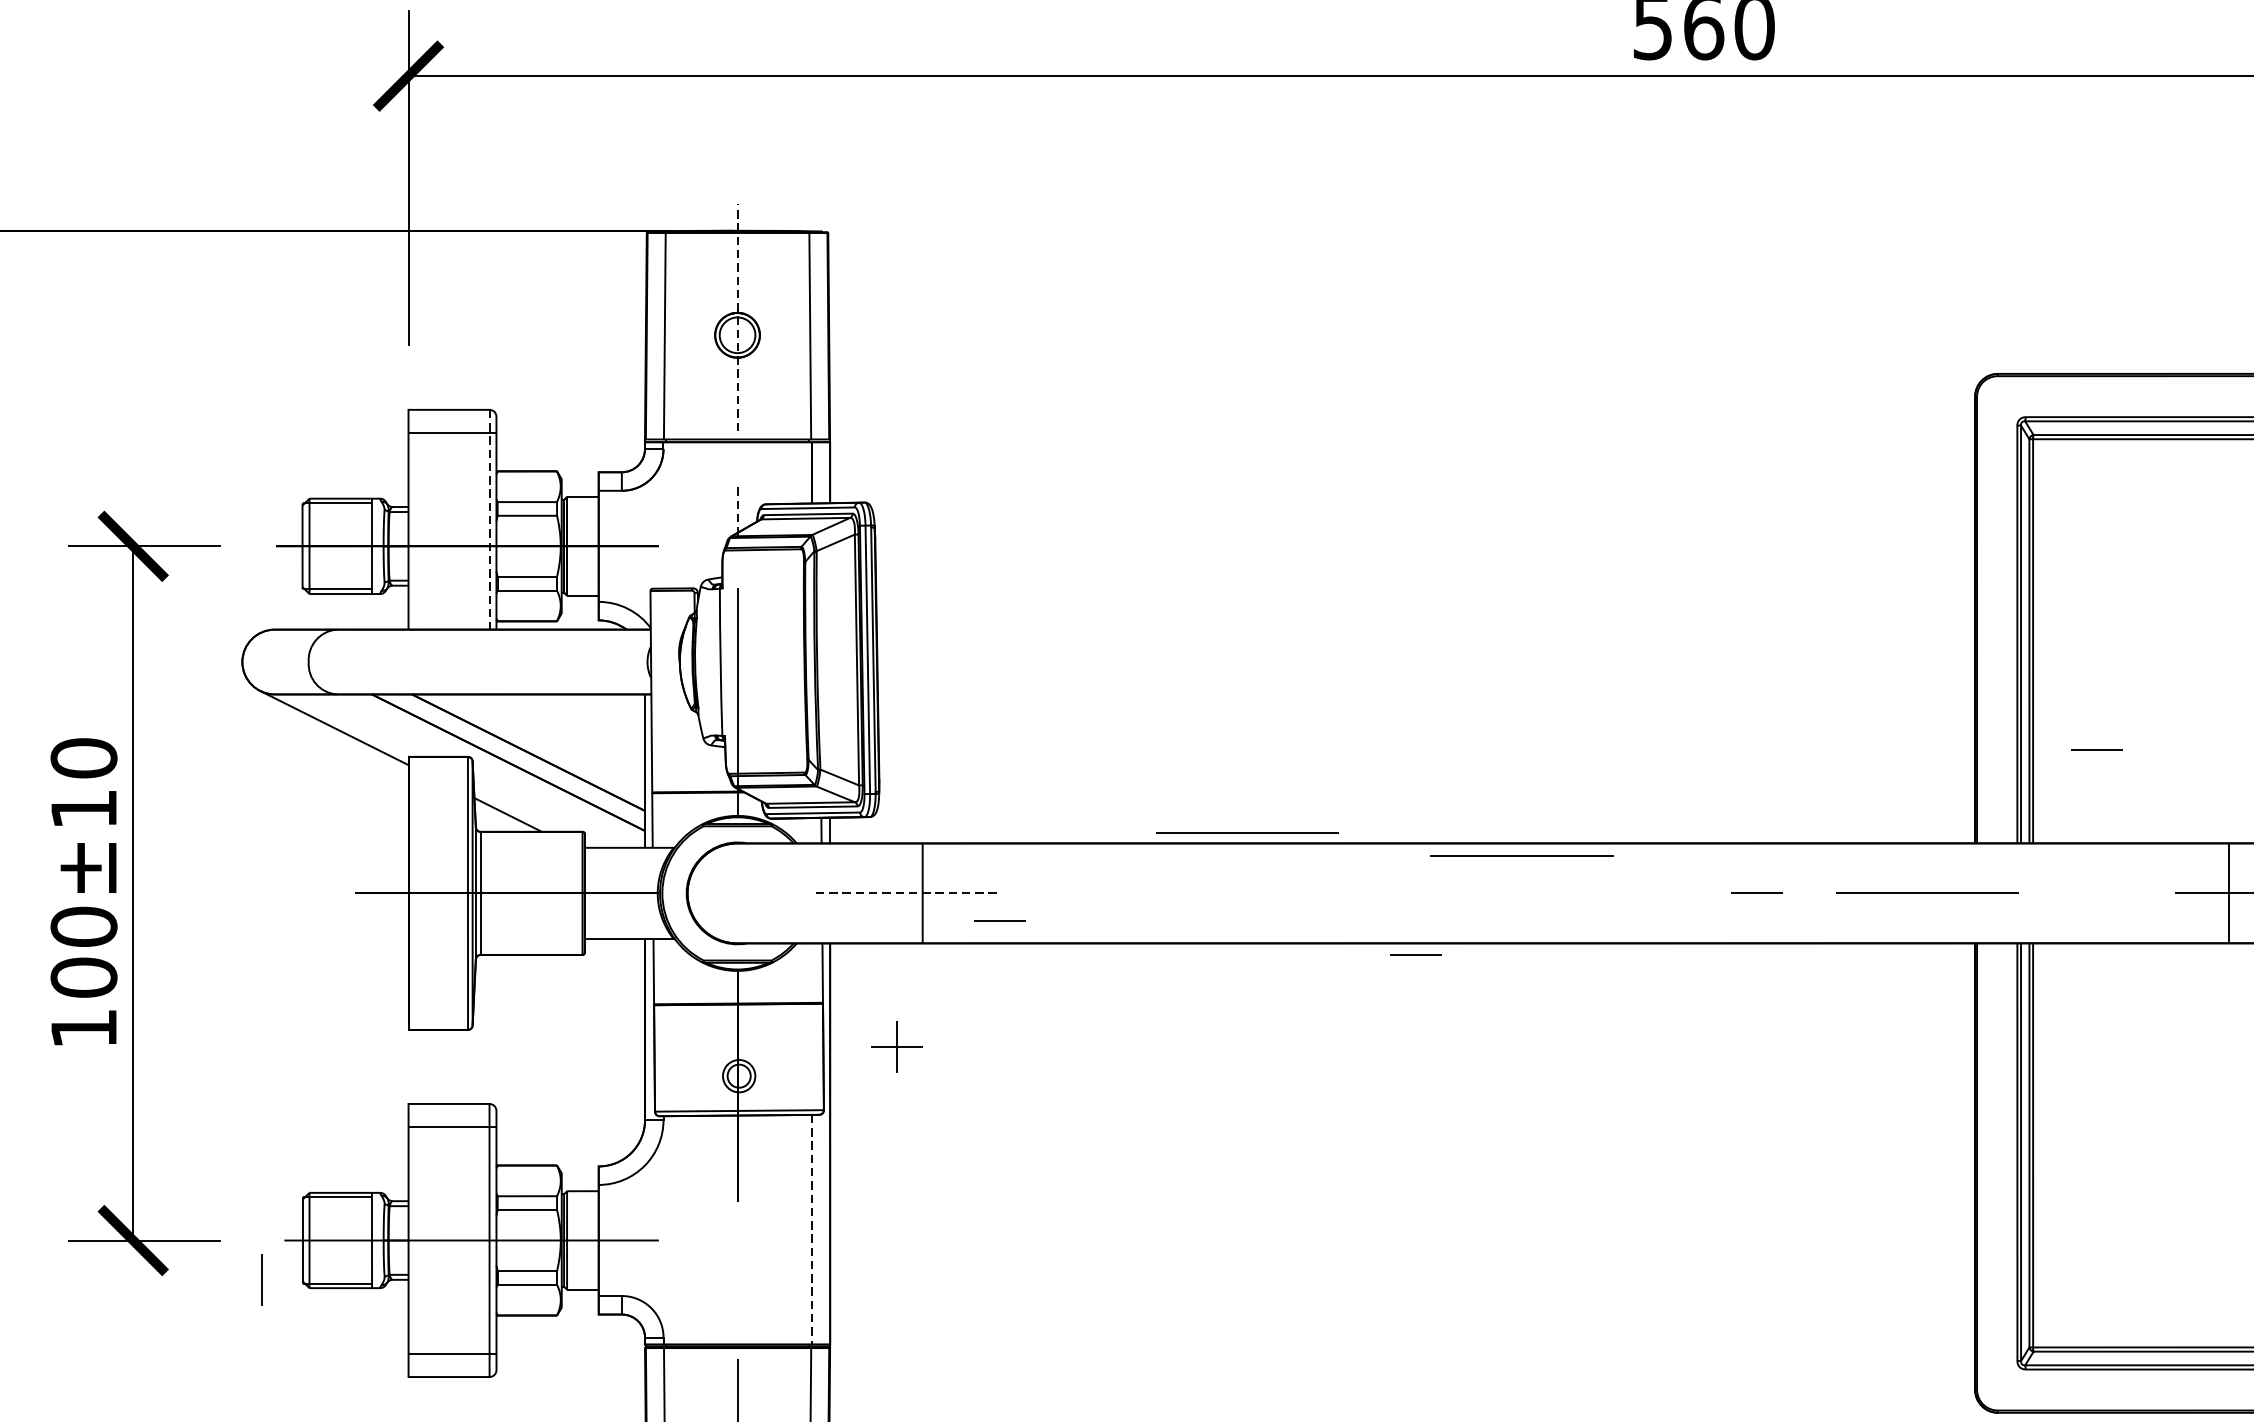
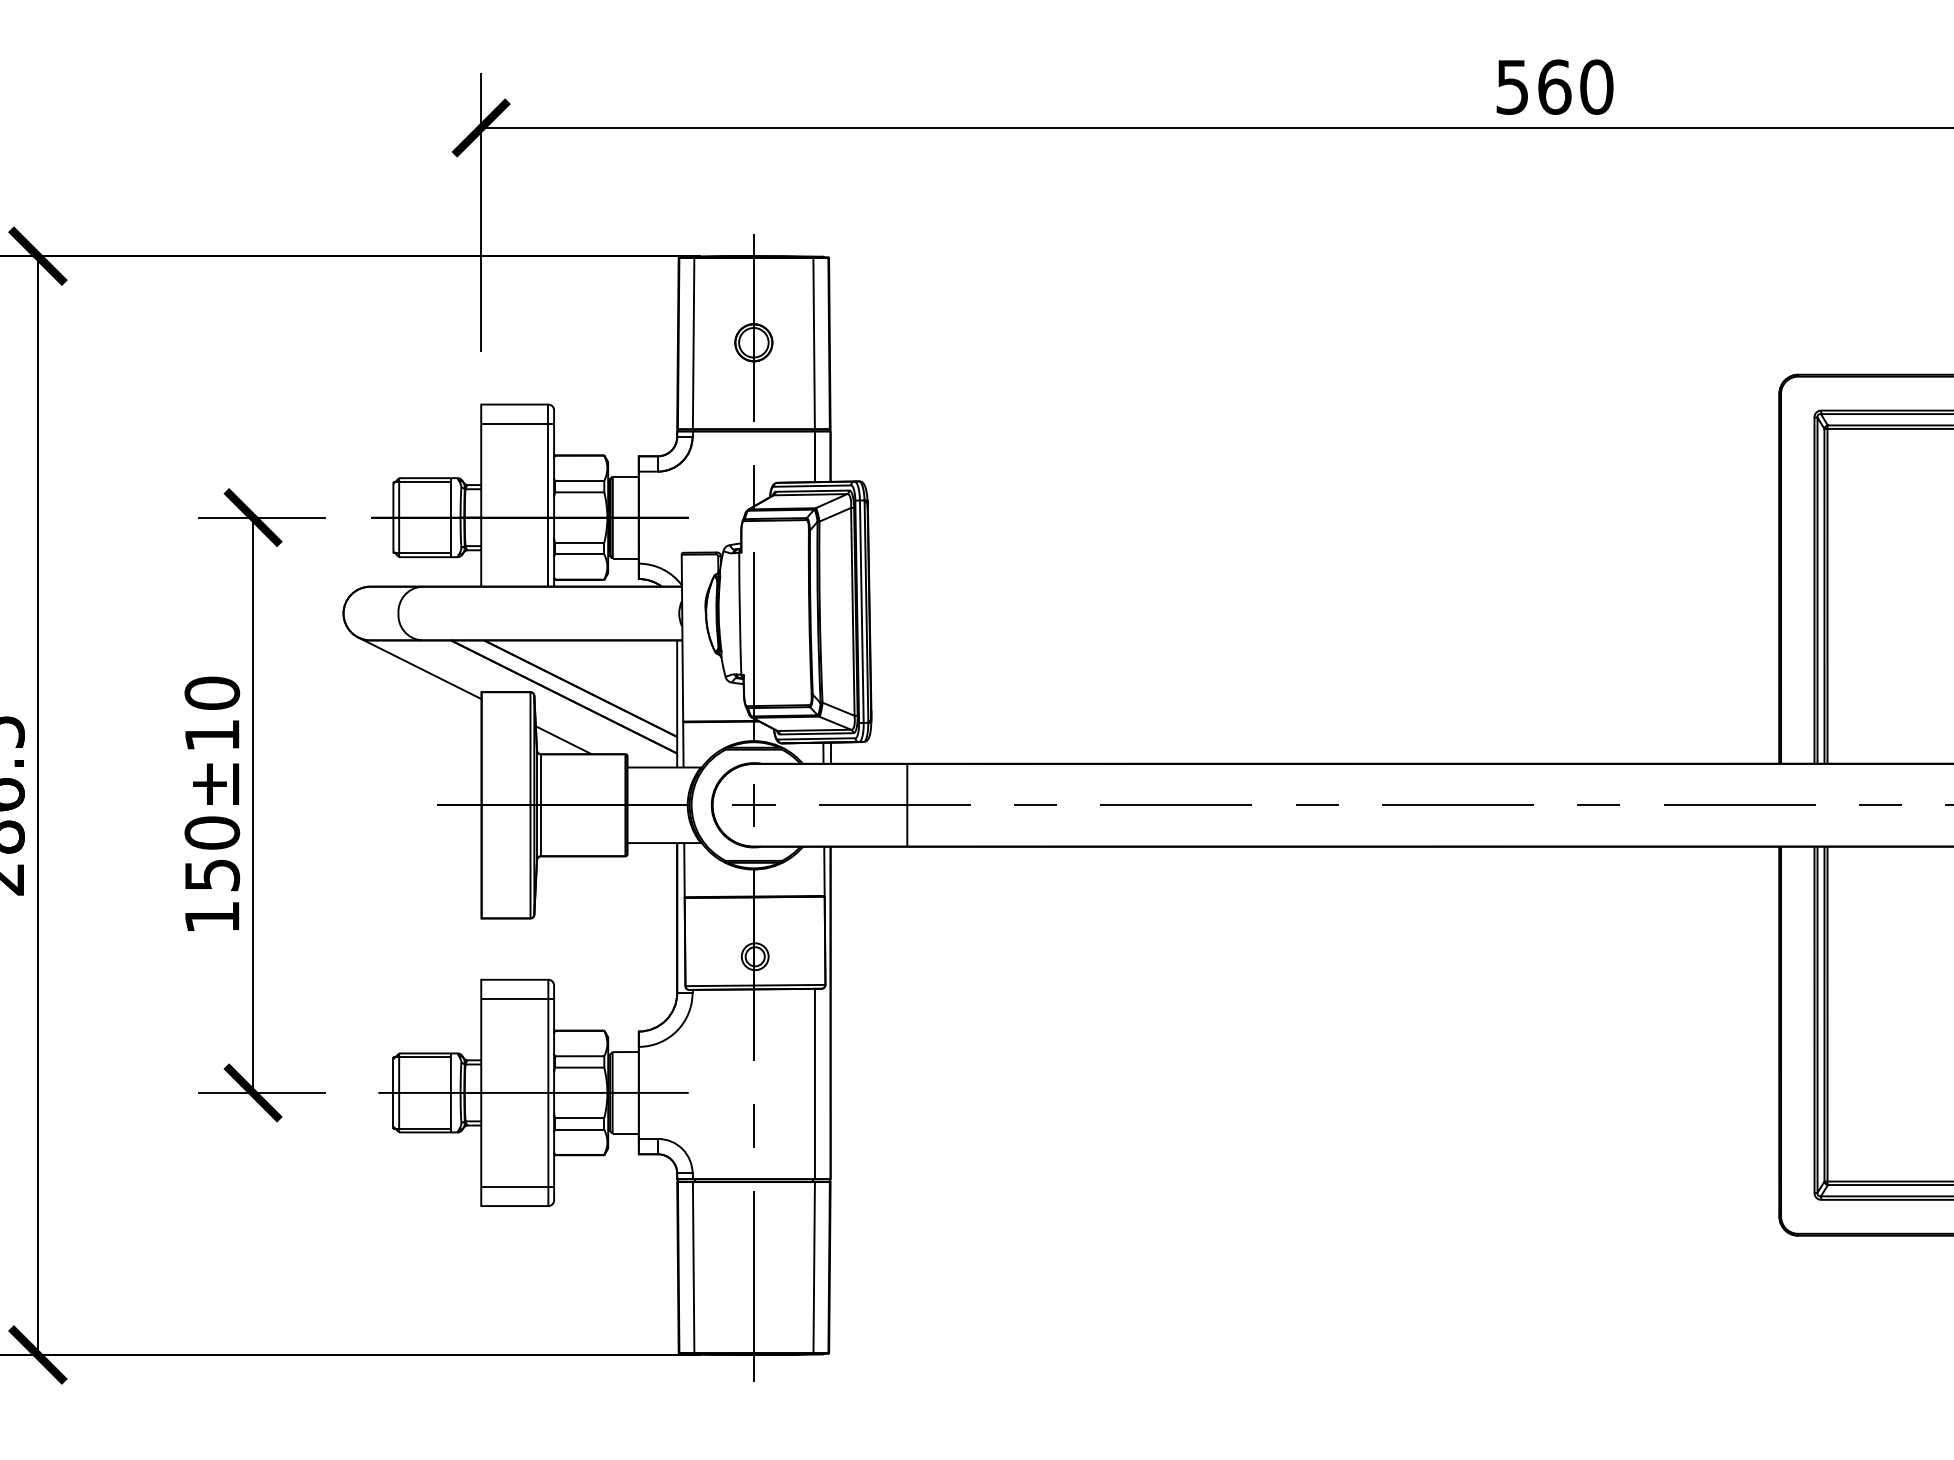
line: (737, 316) -> (753, 327), dashed -> solid
line: (737, 509) -> (753, 487), dashed -> solid
line: (489, 520) -> (548, 496), dashed -> solid
line: (2097, 748) -> (1880, 804), moved
line: (1246, 832) -> (1175, 804), moved
line: (1521, 855) -> (1457, 804), moved
line: (907, 893) -> (894, 805), dashed -> solid
line: (1000, 920) -> (1035, 804), moved
line: (1416, 954) -> (1317, 804), moved
text: (84, 976) -> (212, 874), 100±10 -> 150±10
part: (896, 1046) -> (753, 805), moved
line: (811, 1230) -> (815, 1084), dashed -> solid
line: (261, 1279) -> (753, 1125), moved

